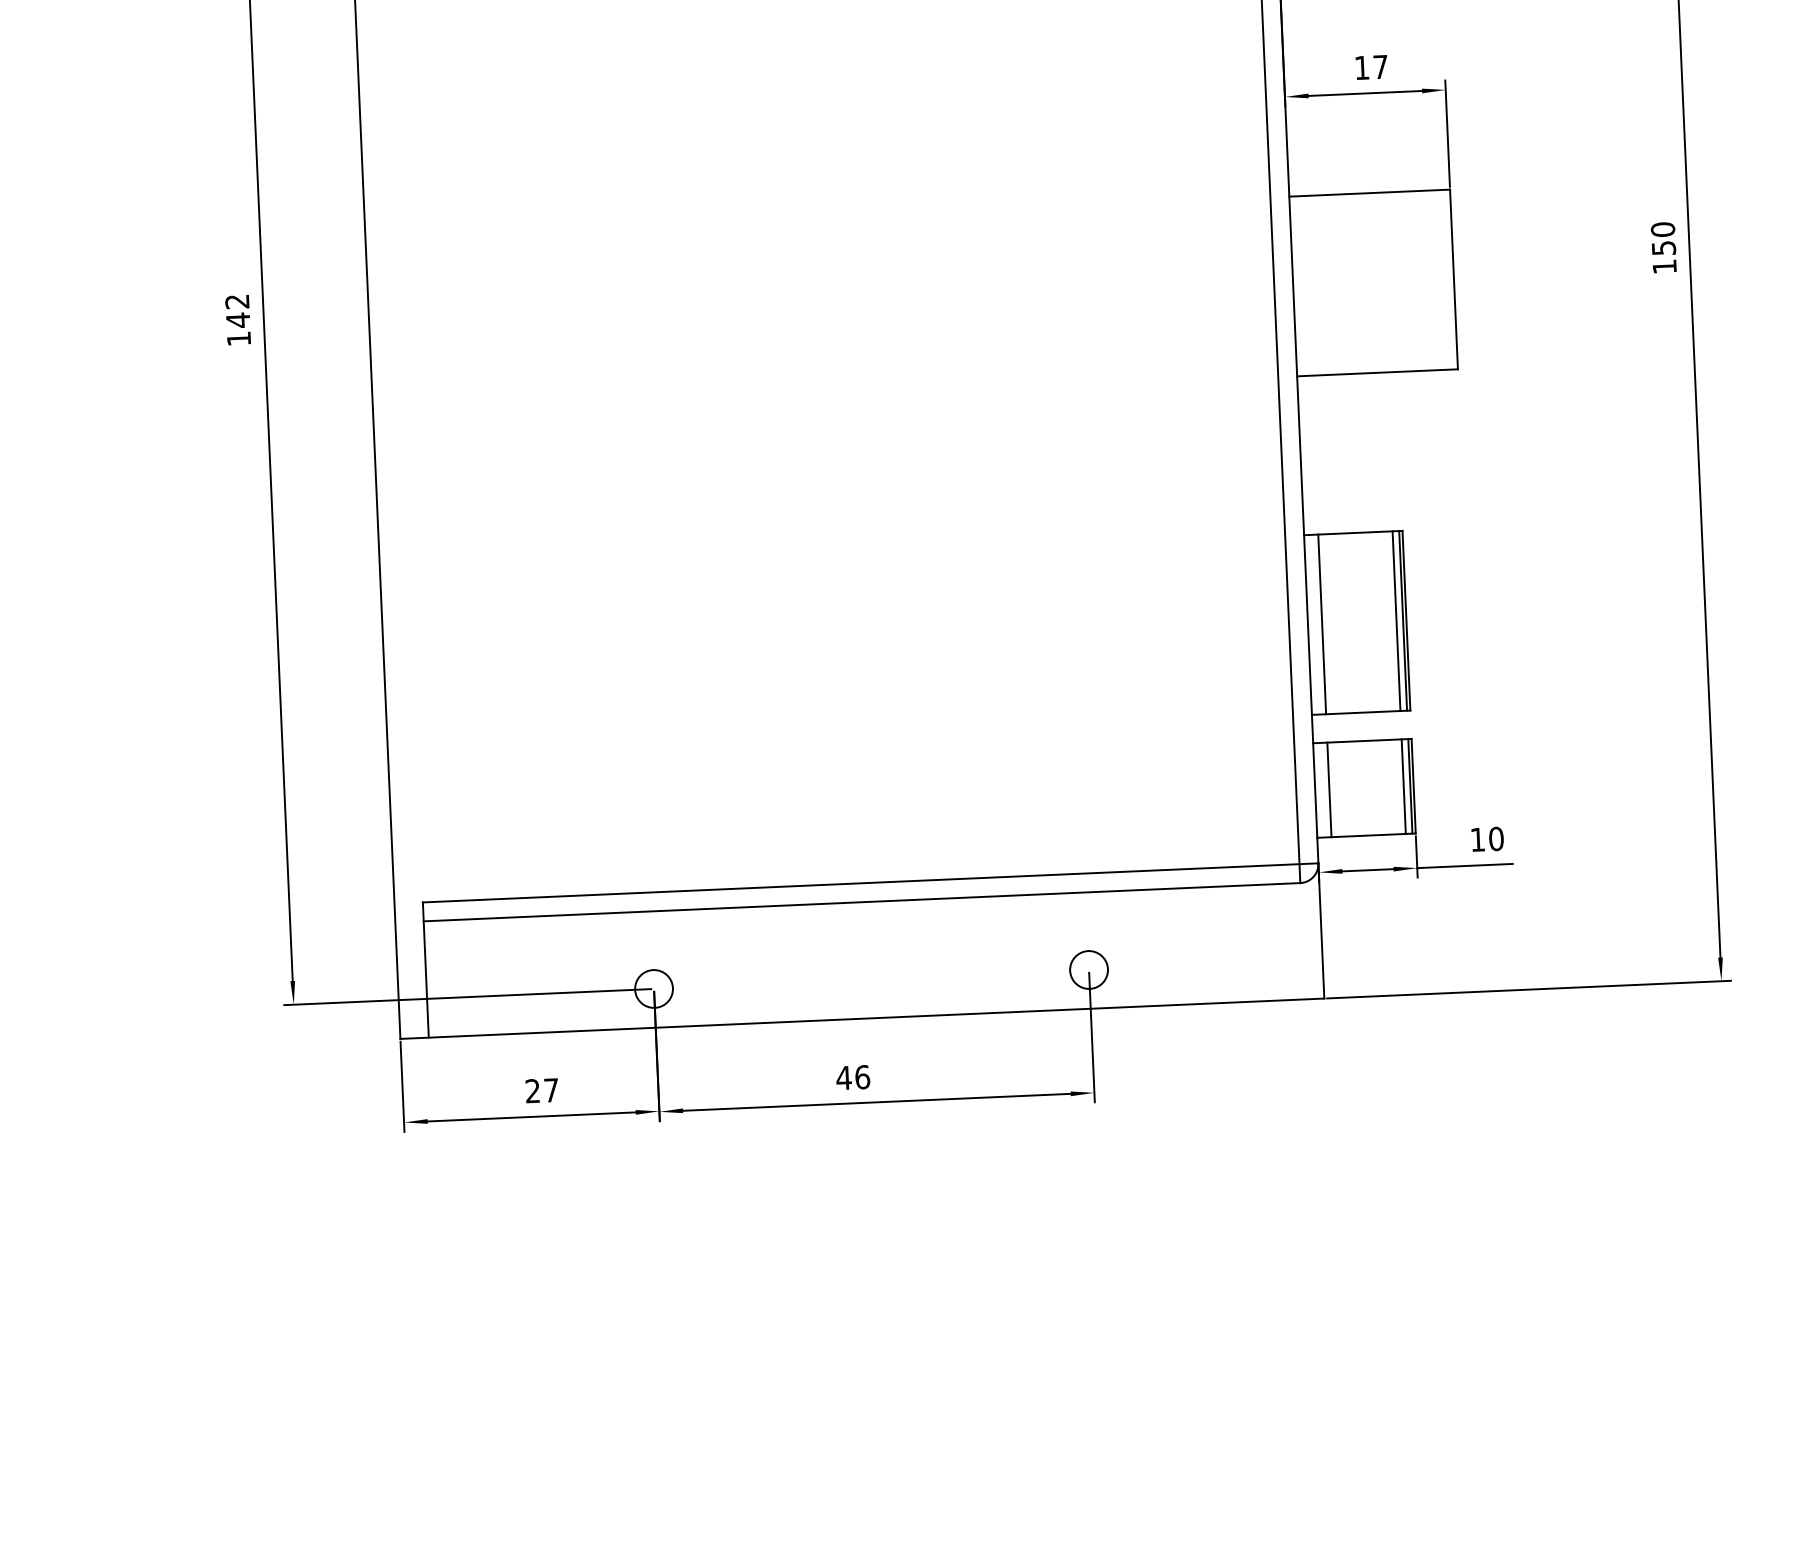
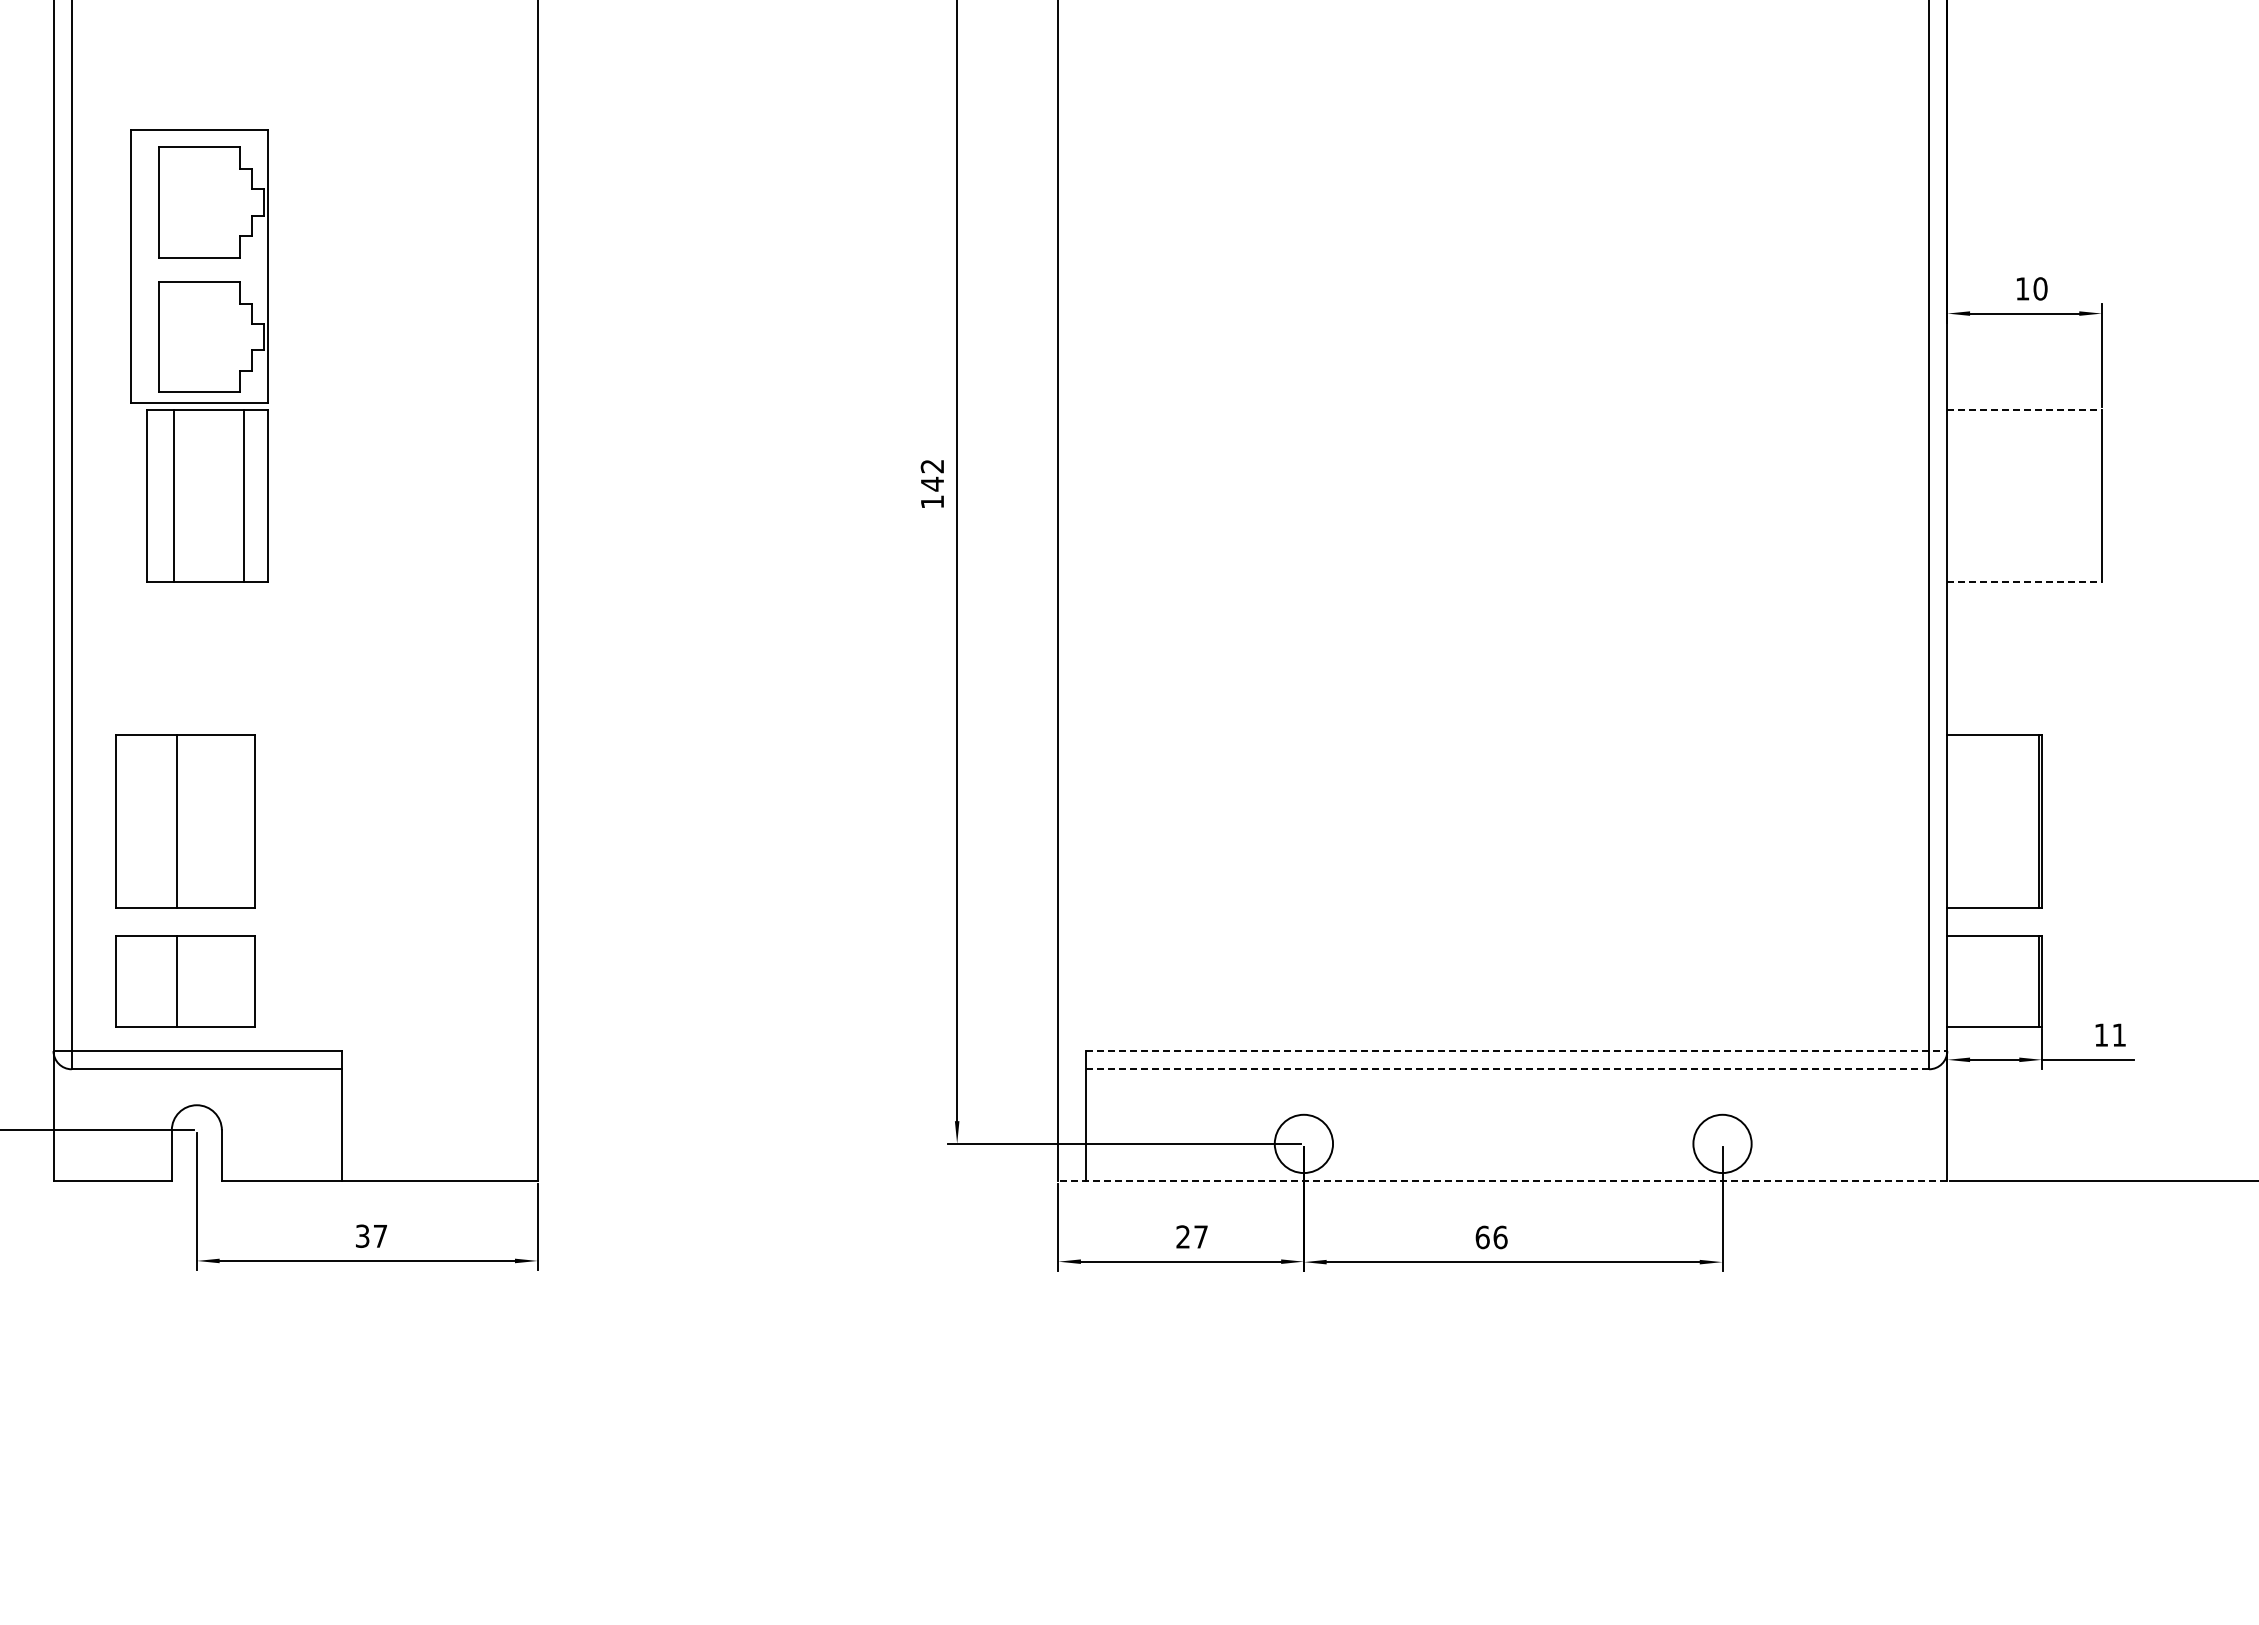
text: (1380, 66) -> (2040, 288), 17 -> 10
line: (1370, 193) -> (2025, 409), solid -> dashed
line: (1378, 372) -> (2025, 582), solid -> dashed
line: (1396, 620) -> (2032, 821), removed
line: (1321, 624) -> (1960, 821), removed
line: (1403, 786) -> (2032, 980), removed
line: (1328, 789) -> (1960, 980), removed
text: (1496, 838) -> (2119, 1034), 10 -> 11
line: (870, 883) -> (1516, 1051), solid -> dashed
line: (862, 902) -> (1507, 1069), solid -> dashed
circle: (1089, 969) -> (1722, 1143), size x1.6
circle: (653, 988) -> (1303, 1143), size x1.6
line: (862, 1019) -> (1502, 1181), solid -> dashed
text: (843, 1078) -> (1482, 1237), 46 -> 66

